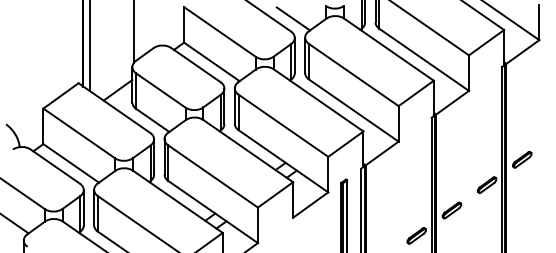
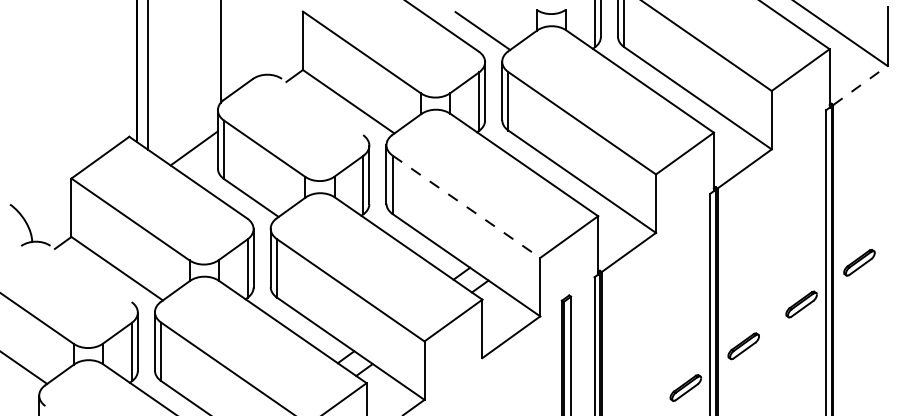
line: (523, 51) -> (861, 84), solid -> dashed
line: (195, 65) -> (321, 107), removed
line: (283, 125) -> (466, 206), solid -> dashed
line: (54, 166) -> (89, 273), removed

